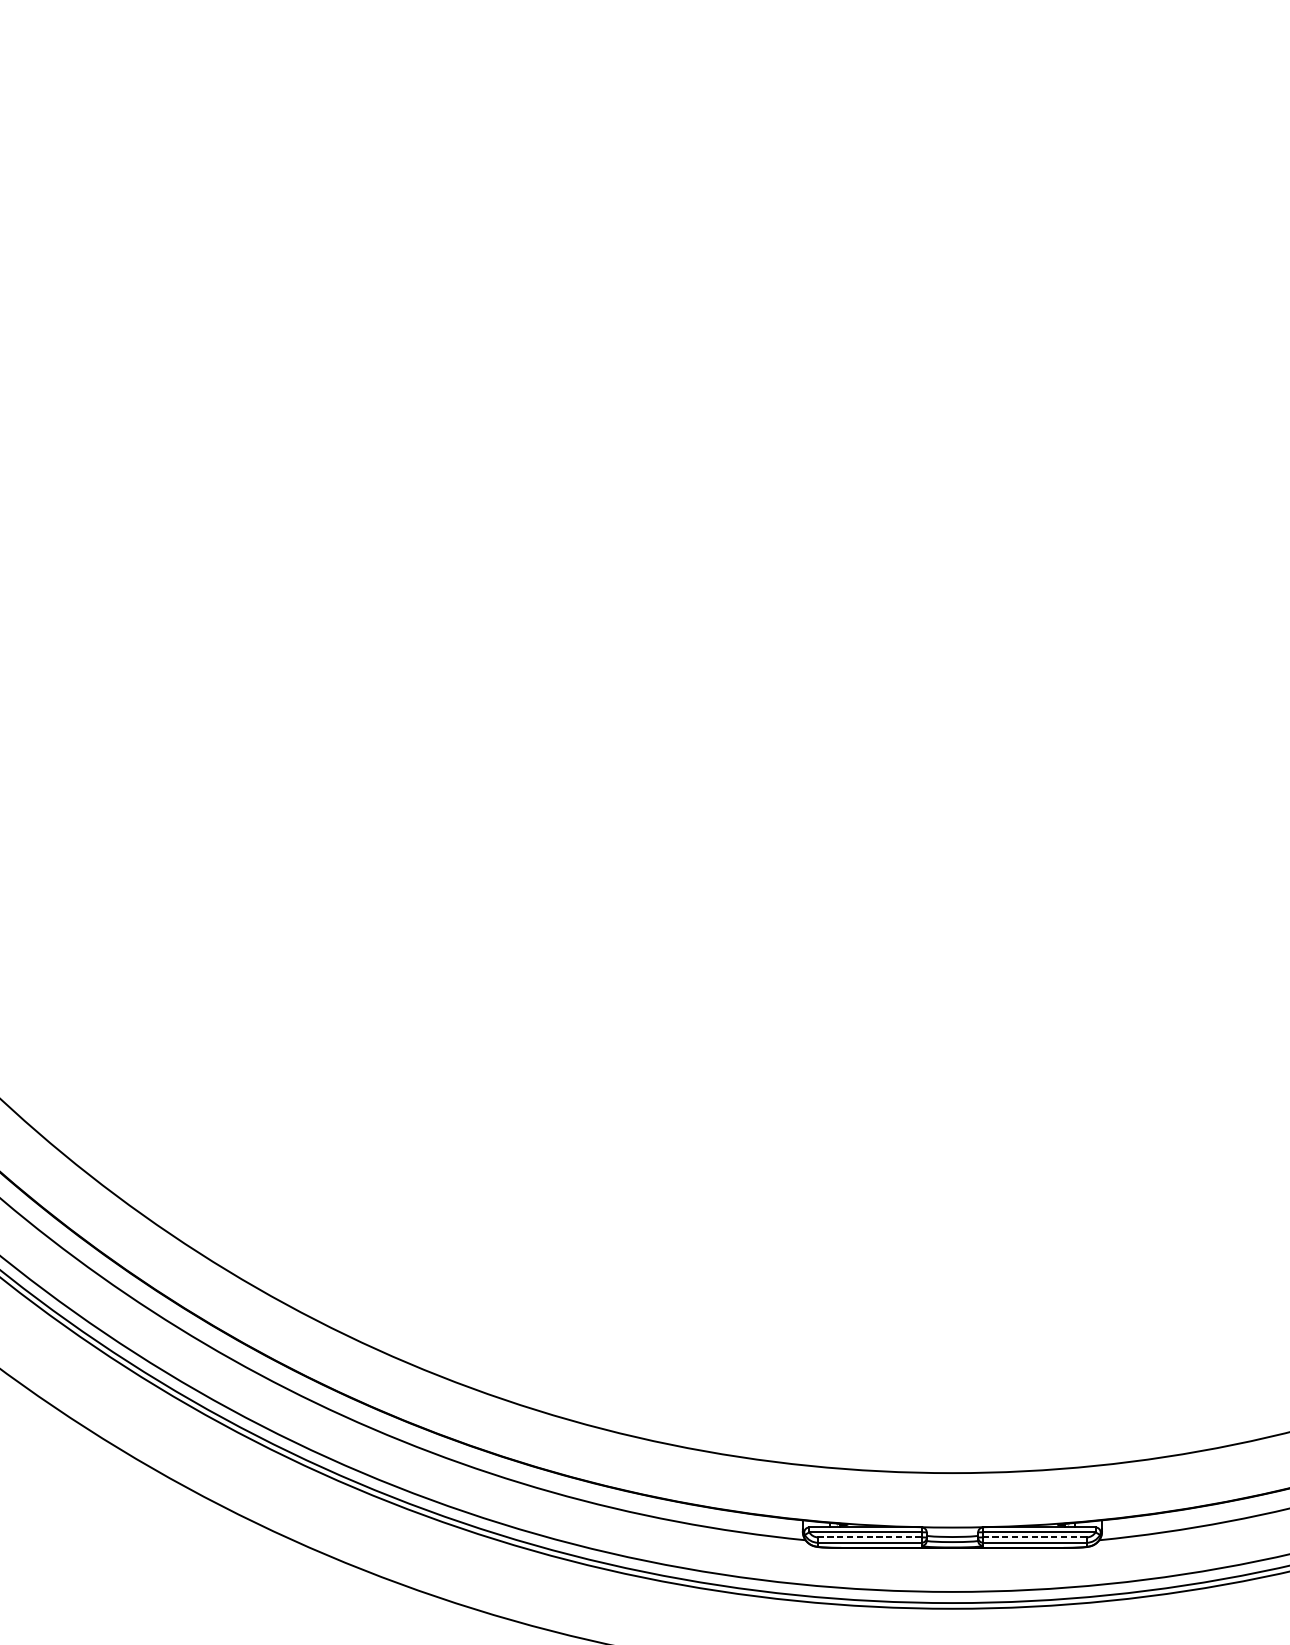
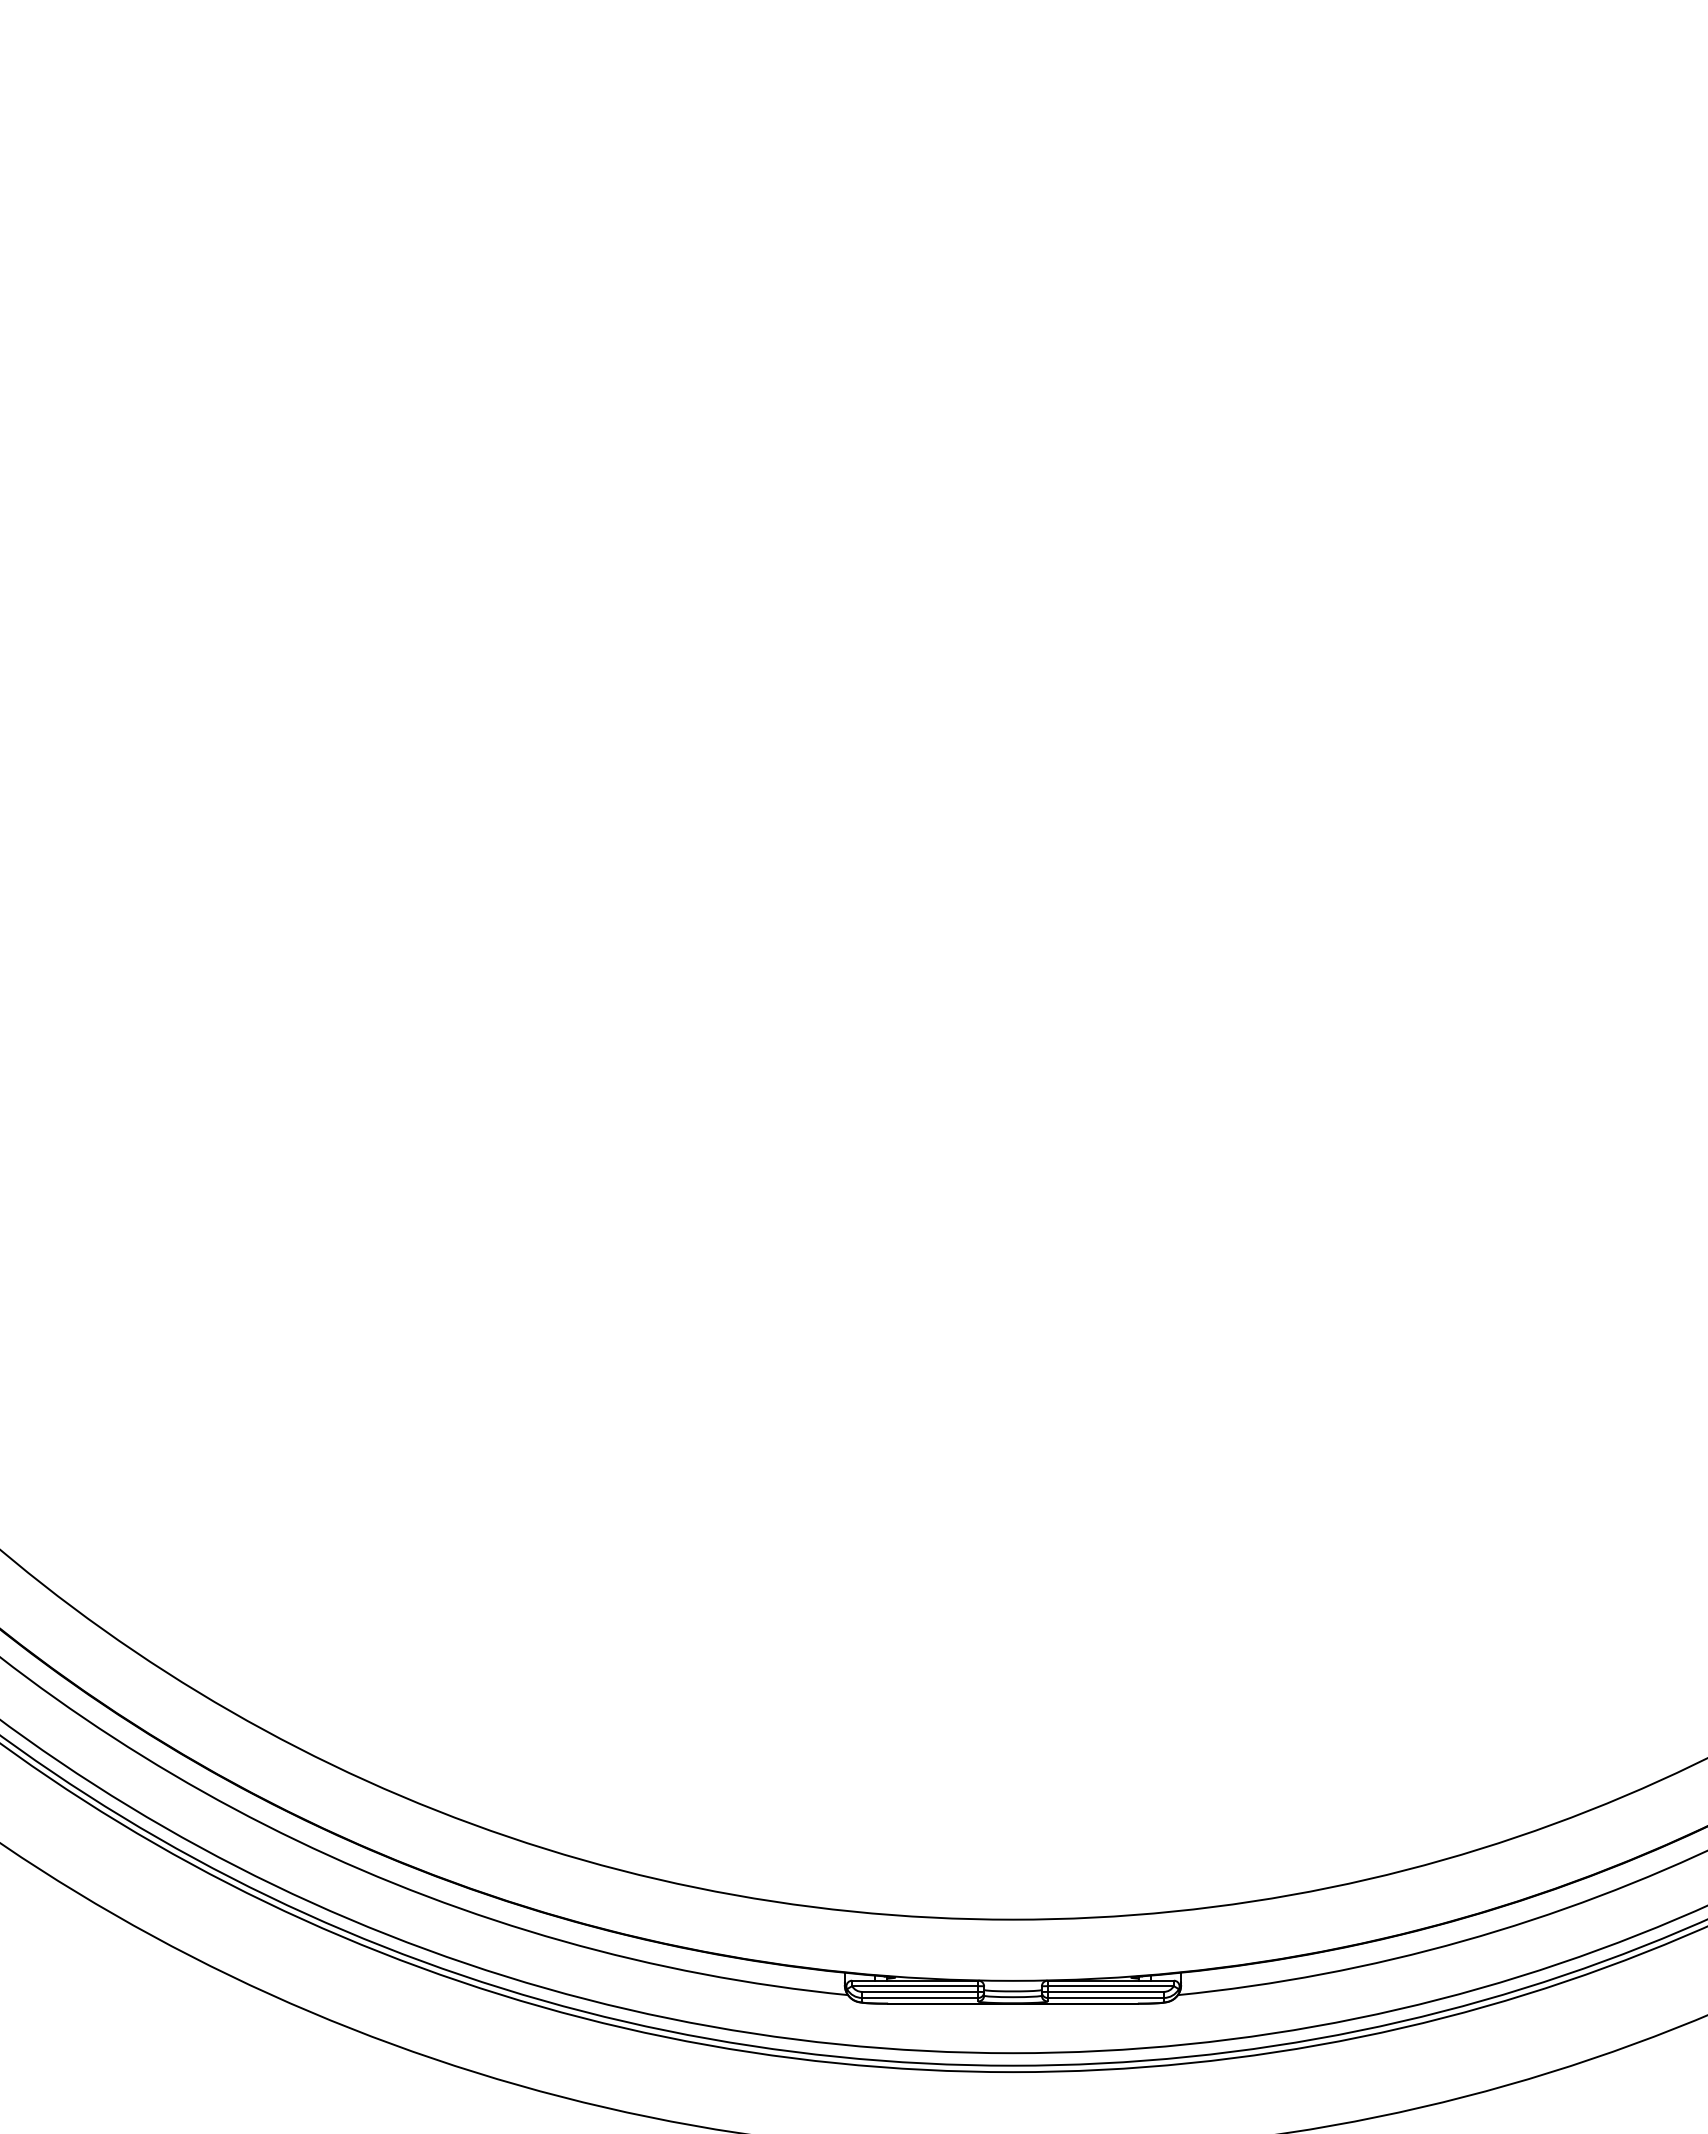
line: (869, 1537) -> (919, 1991), dashed -> solid
line: (1034, 1537) -> (1105, 1991), dashed -> solid

